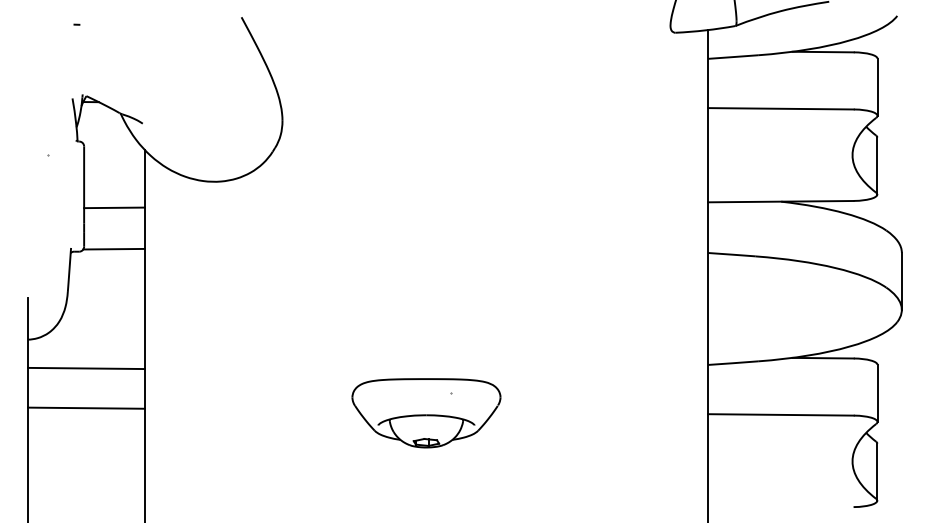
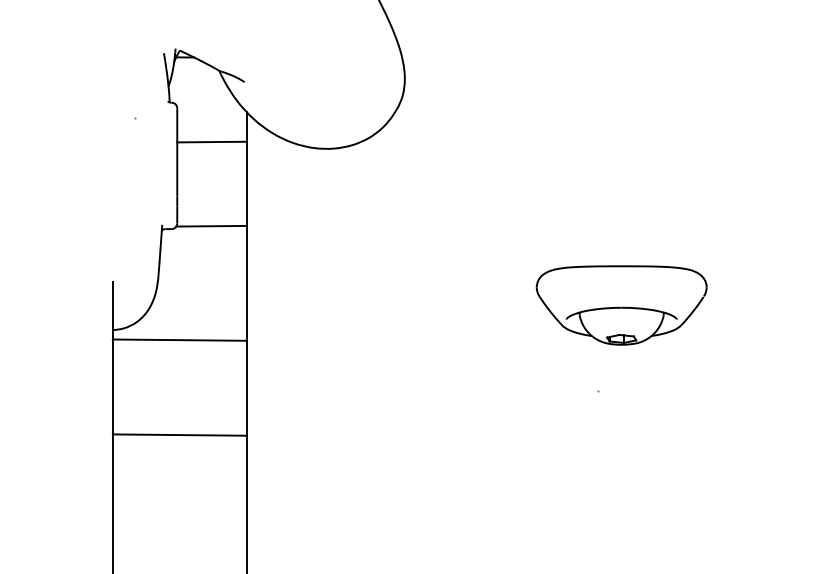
line: (114, 207) -> (212, 141), moved
line: (86, 368) -> (179, 340), moved
line: (86, 407) -> (179, 434), moved
part: (426, 413) -> (621, 305), moved

